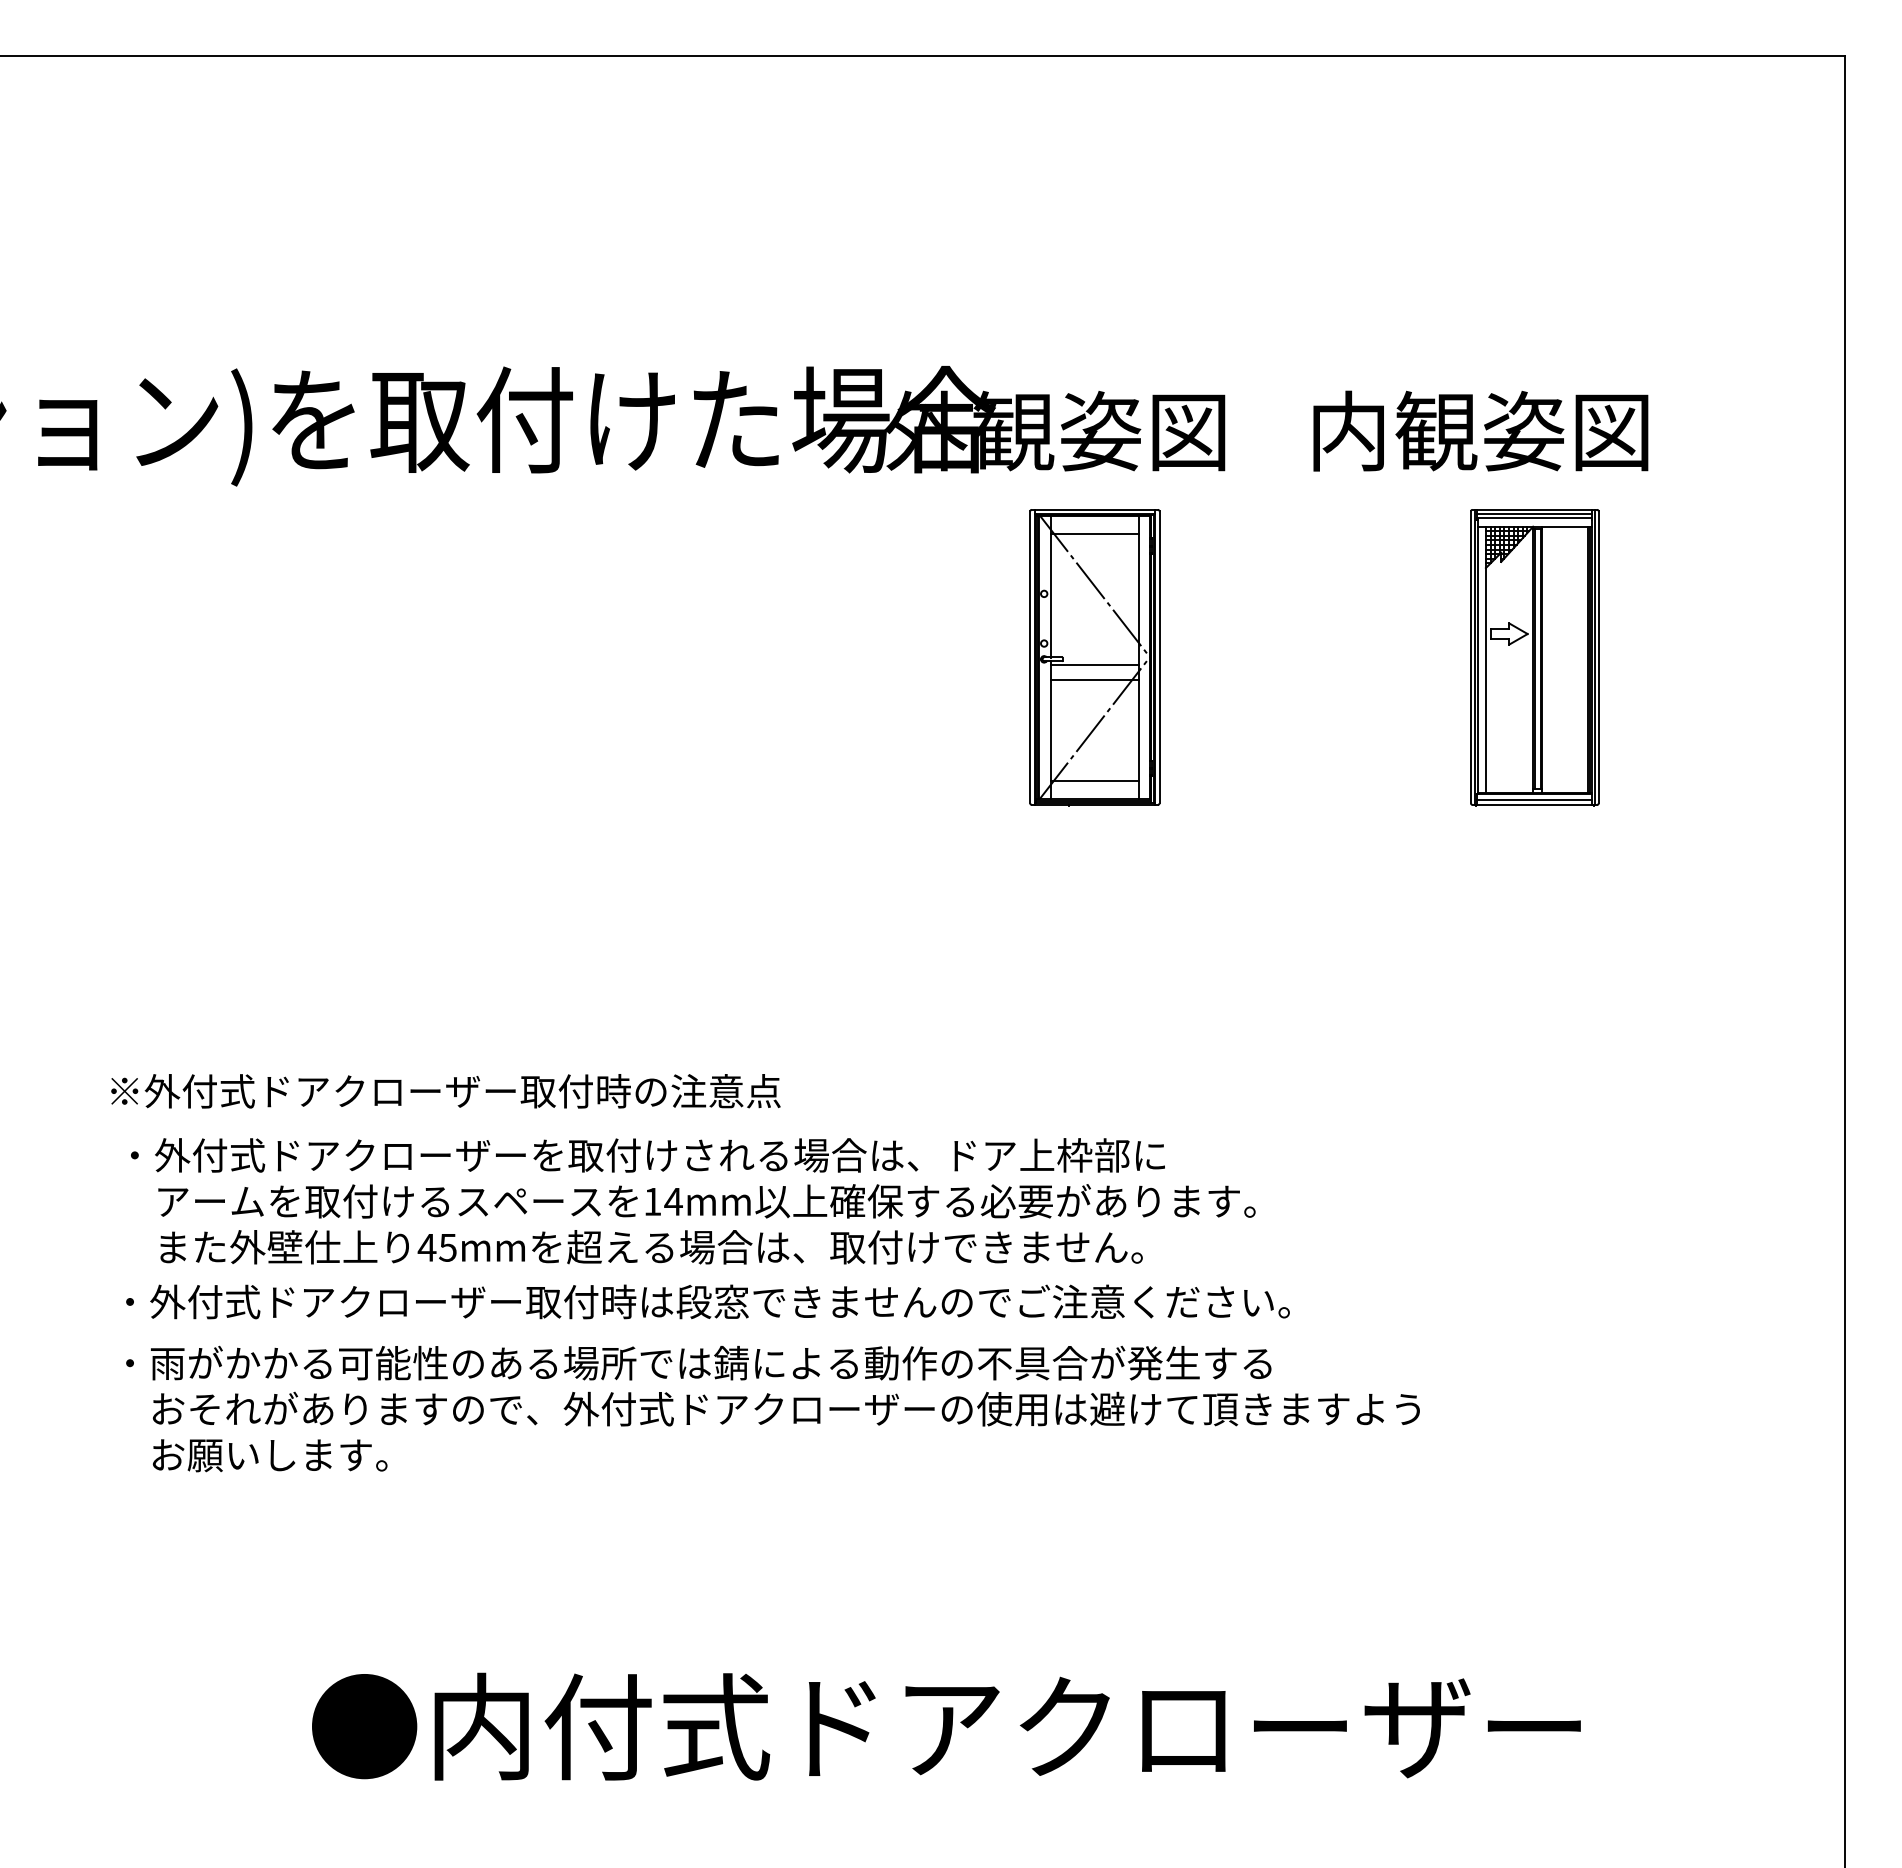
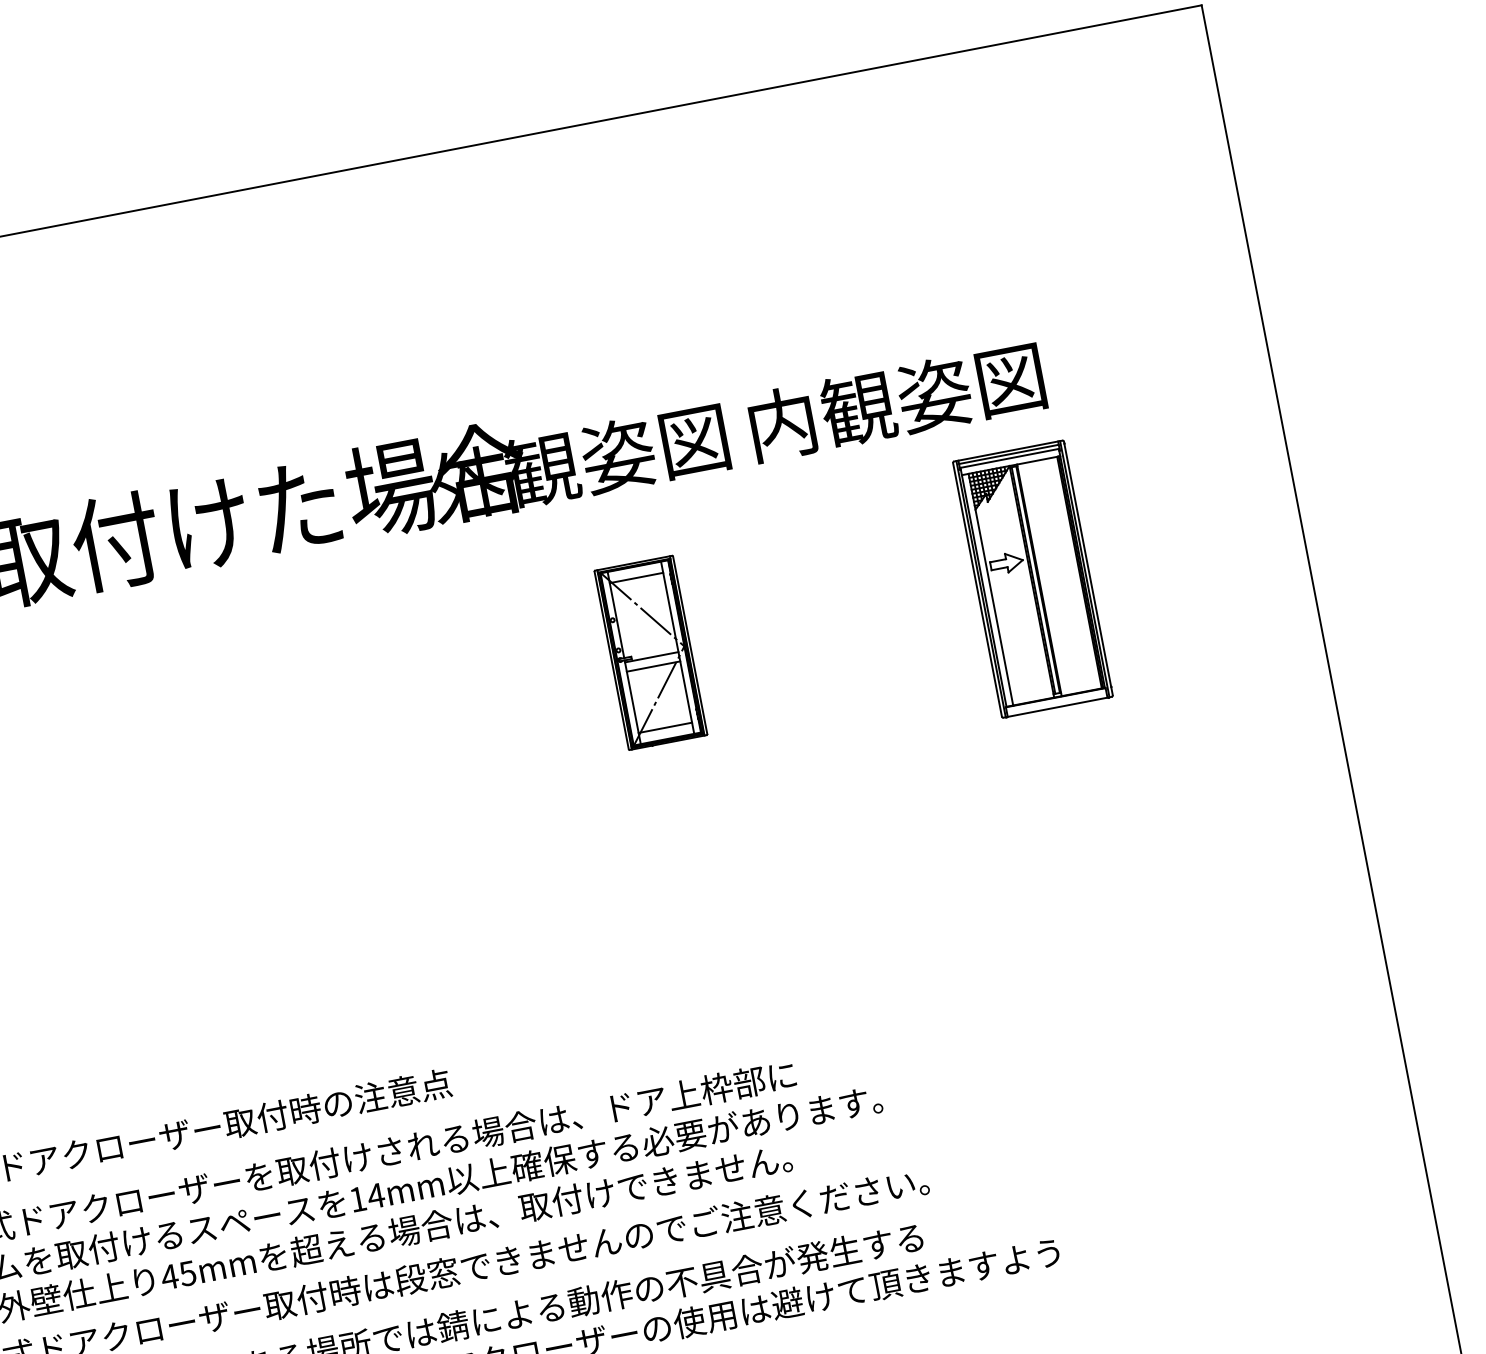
text: (1480, 430) -> (896, 401), moved
part: (1094, 657) -> (650, 652), size x0.7
line: (1534, 800) -> (1056, 703), removed

